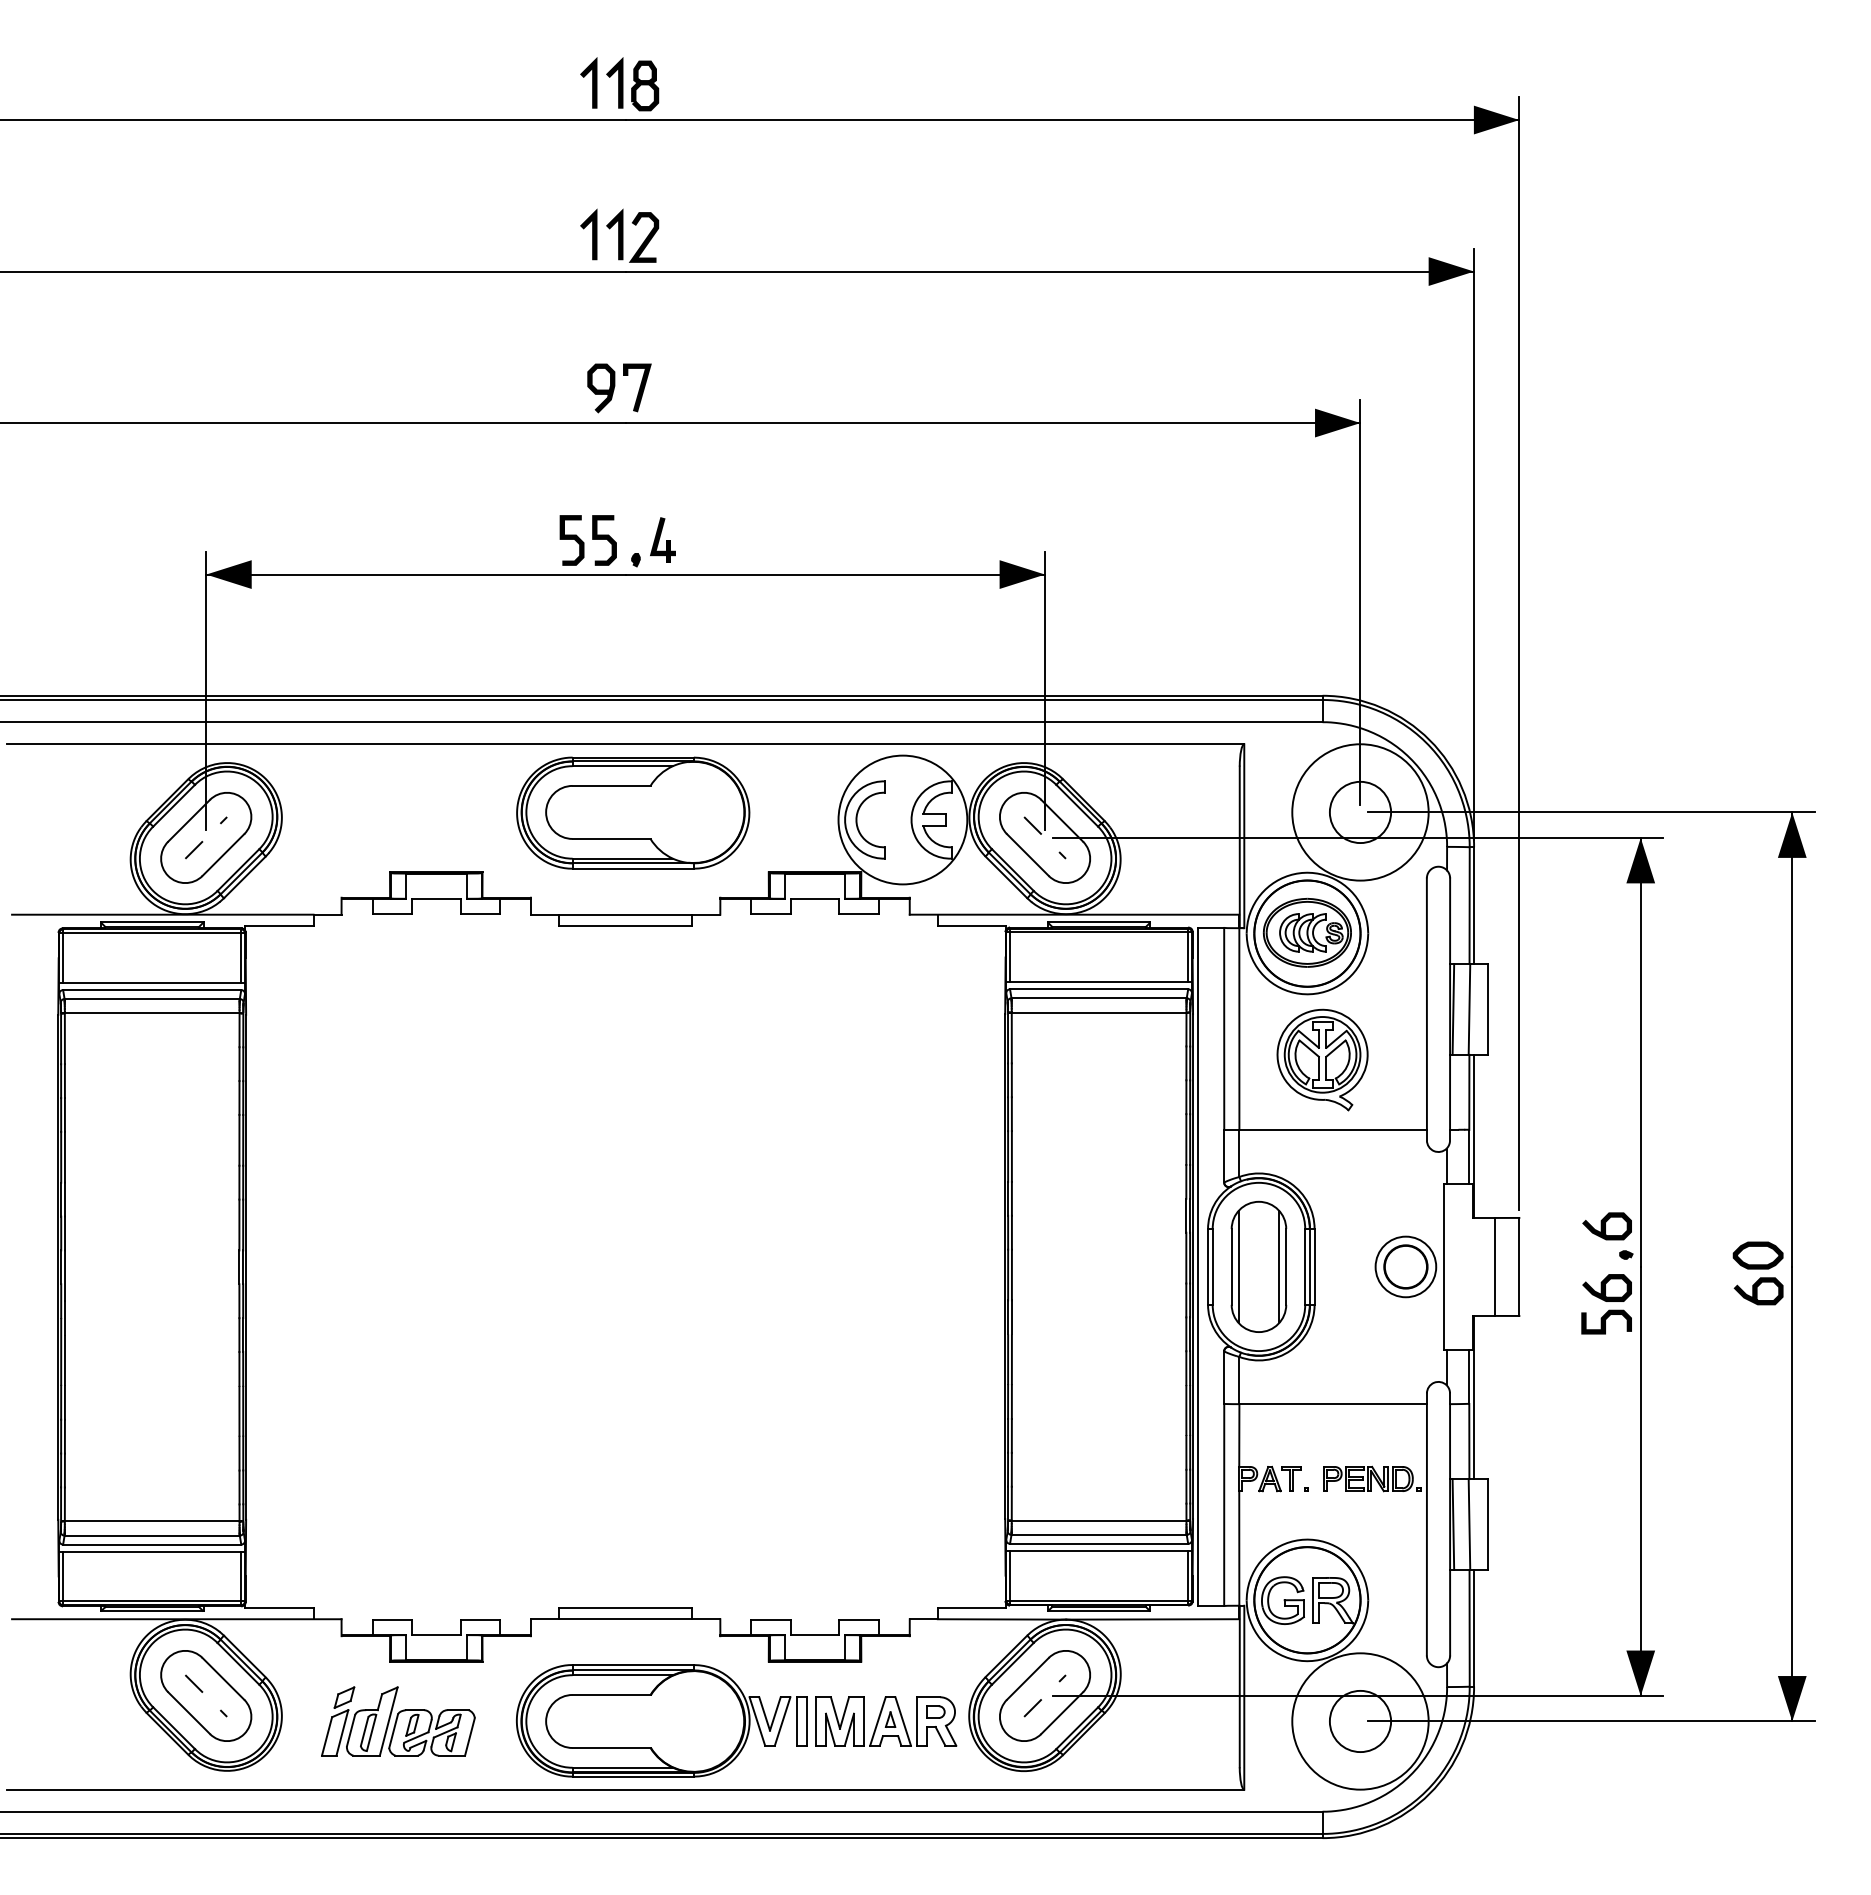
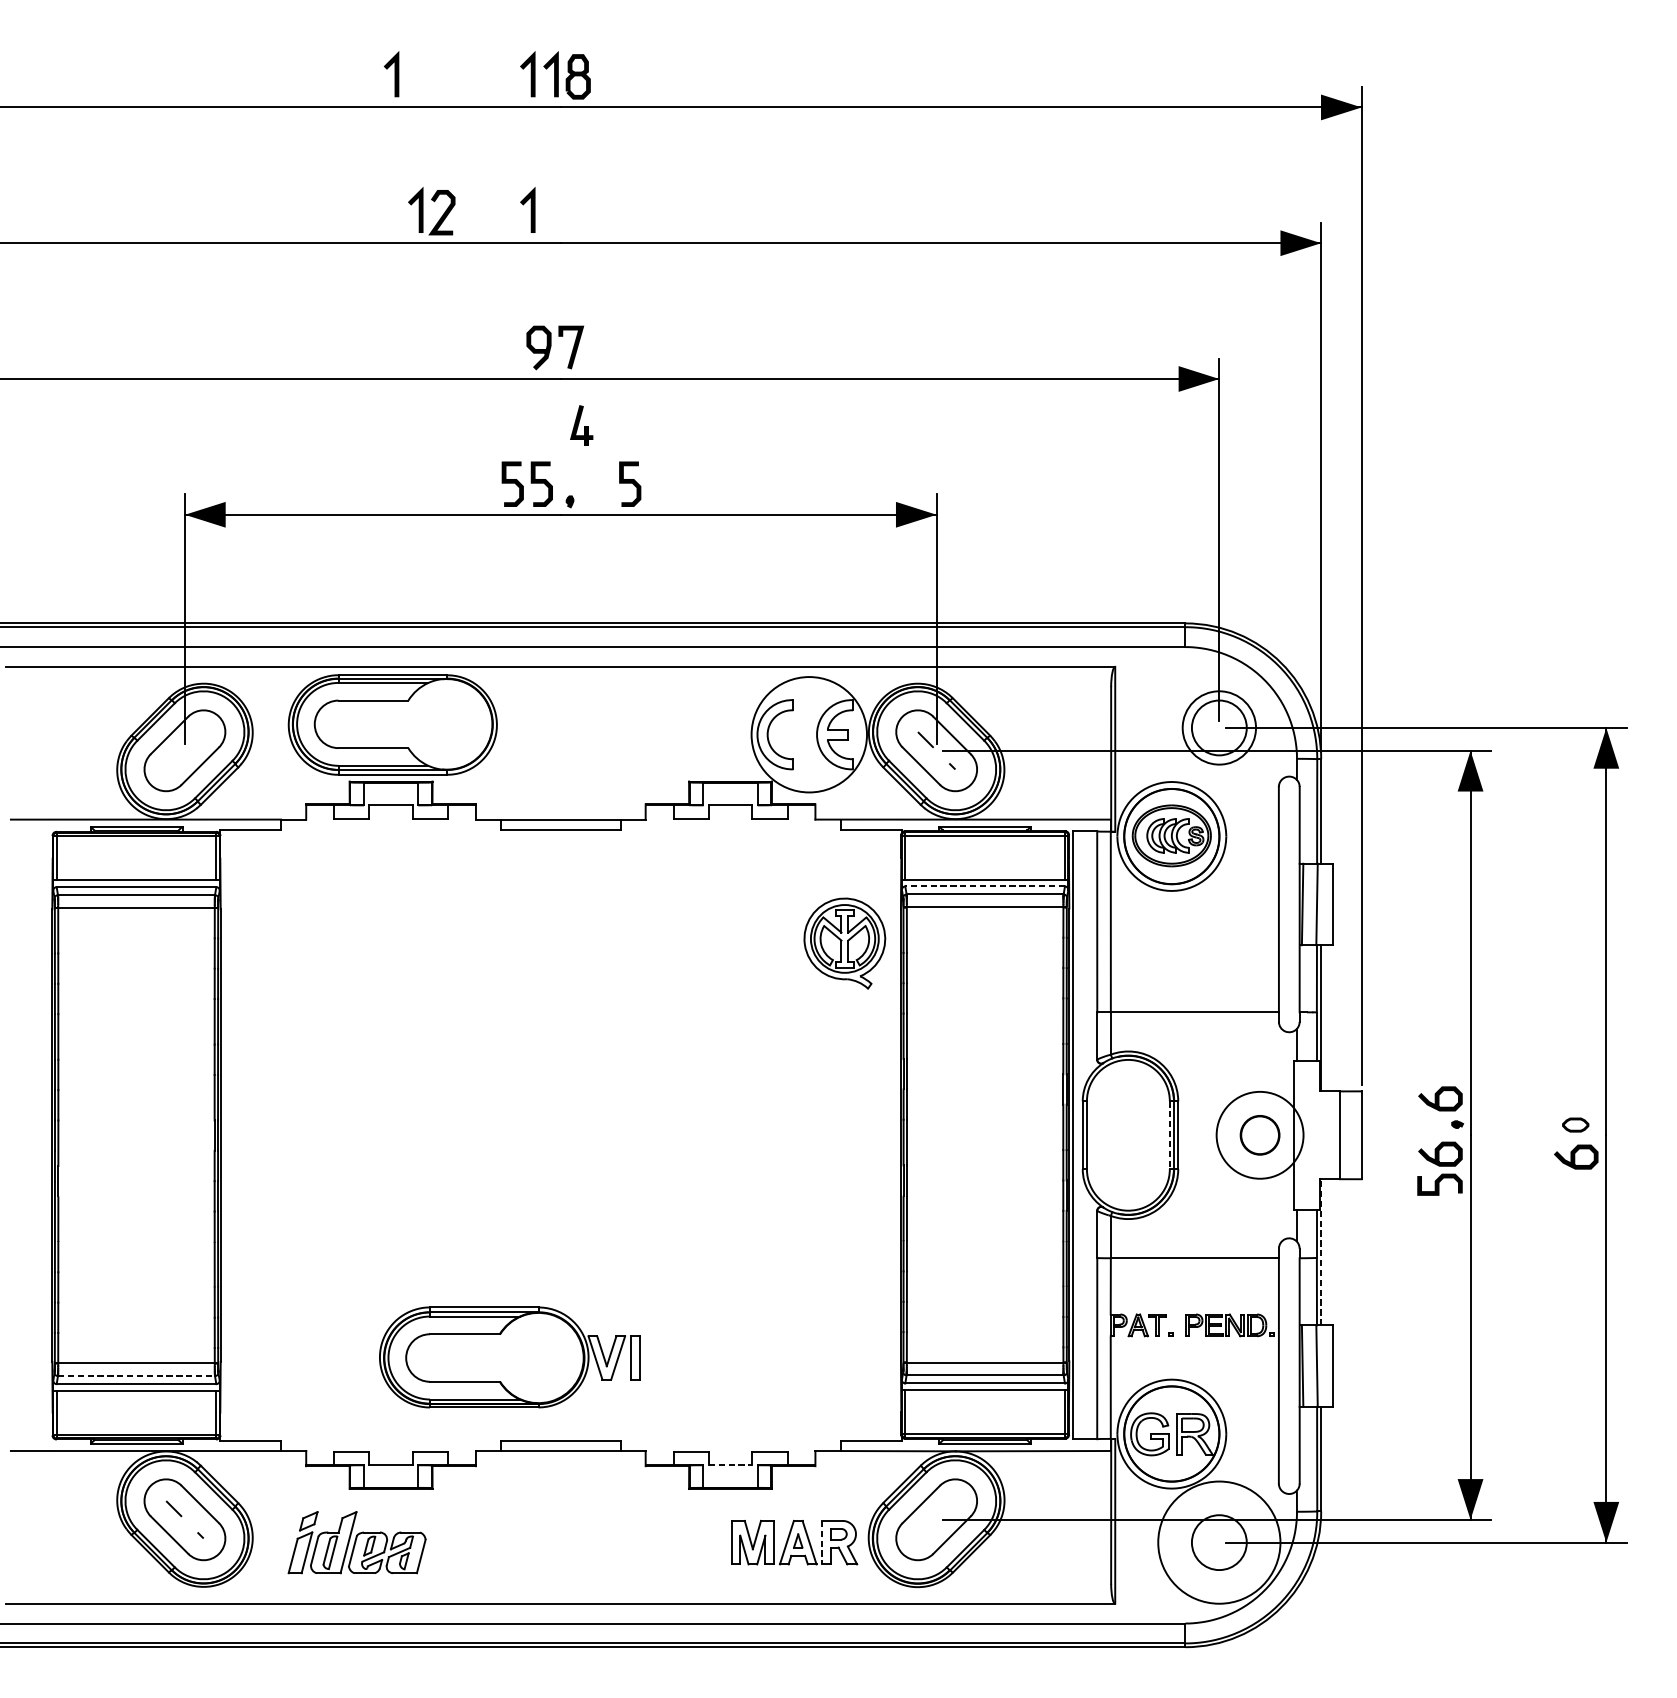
line: (440, 82) -> (394, 73), added
part: (623, 235) -> (423, 210), moved
part: (662, 539) -> (581, 425), moved
curve: (702, 539) -> (629, 483), added
part: (633, 812) -> (393, 724), moved
circle: (1360, 812) -> (1219, 728), size x0.6
line: (203, 841) -> (182, 754), removed
line: (1098, 989) -> (984, 886), solid -> dashed
part: (1322, 1059) -> (844, 943), moved
part: (1757, 1255) -> (1575, 1125), size x0.6
part: (1258, 1266) -> (1127, 1134), removed
line: (1305, 1266) -> (1170, 1134), solid -> dashed
circle: (1405, 1266) -> (1259, 1134), size x1.6
line: (1474, 1397) -> (1321, 1252), solid -> dashed
line: (152, 1535) -> (136, 1375), solid -> dashed
line: (815, 1635) -> (730, 1465), solid -> dashed
line: (1041, 1699) -> (933, 1522), removed
part: (661, 1720) -> (509, 1357), moved
line: (917, 1721) -> (822, 1542), solid -> dashed

